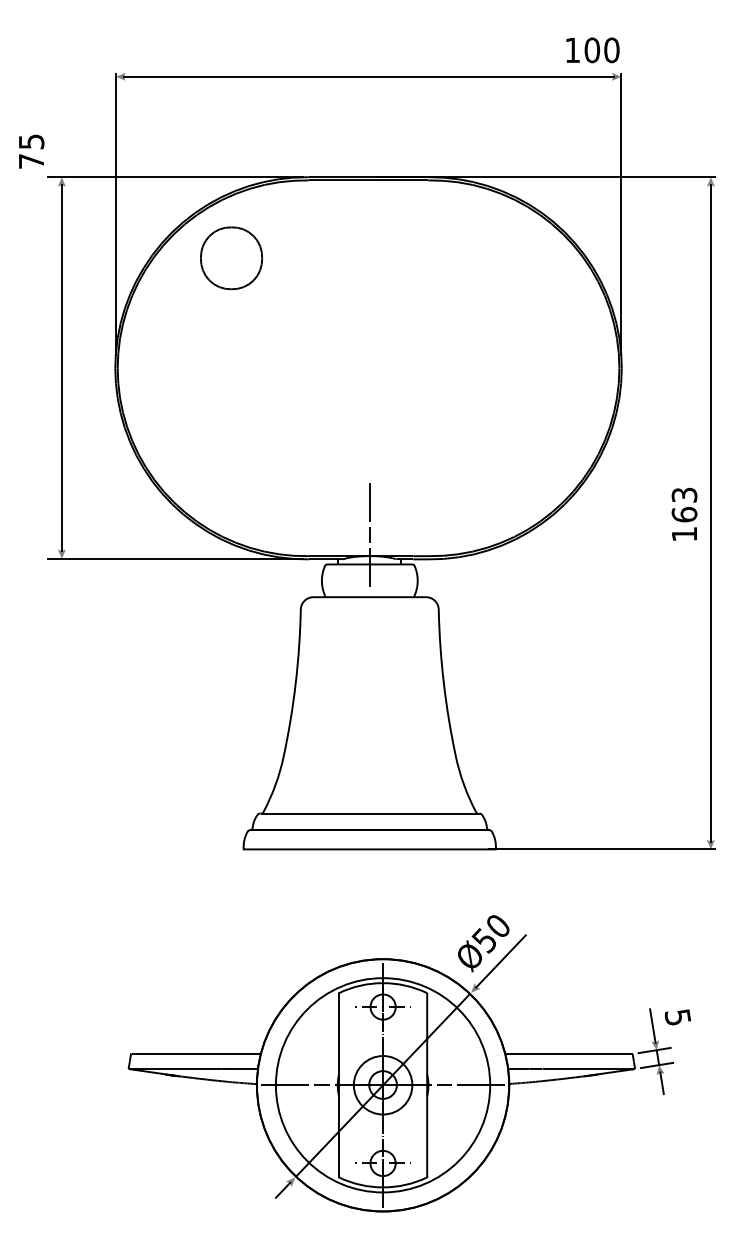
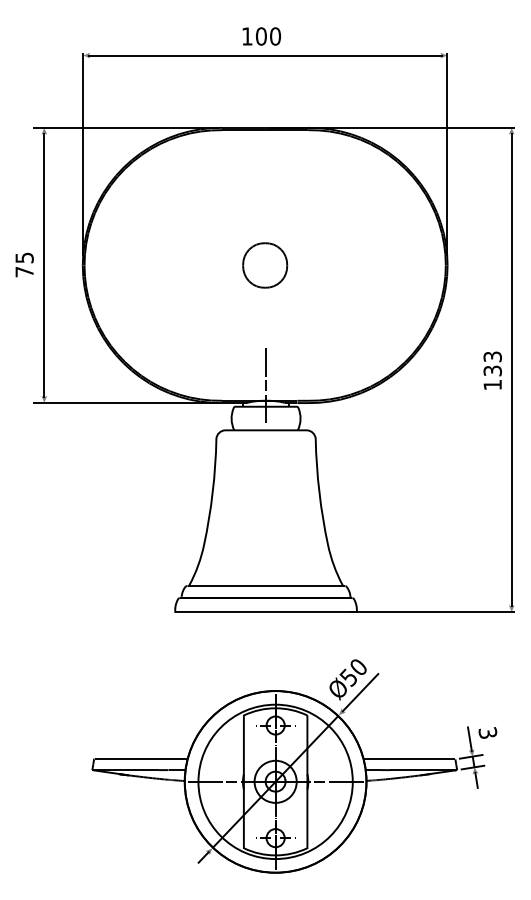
text: (592, 50) -> (261, 36), moved
text: (31, 151) -> (24, 264), moved
part: (231, 258) -> (265, 265), moved
text: (684, 514) -> (492, 370), 163 -> 133
text: (678, 1017) -> (488, 733), 5 -> 3

